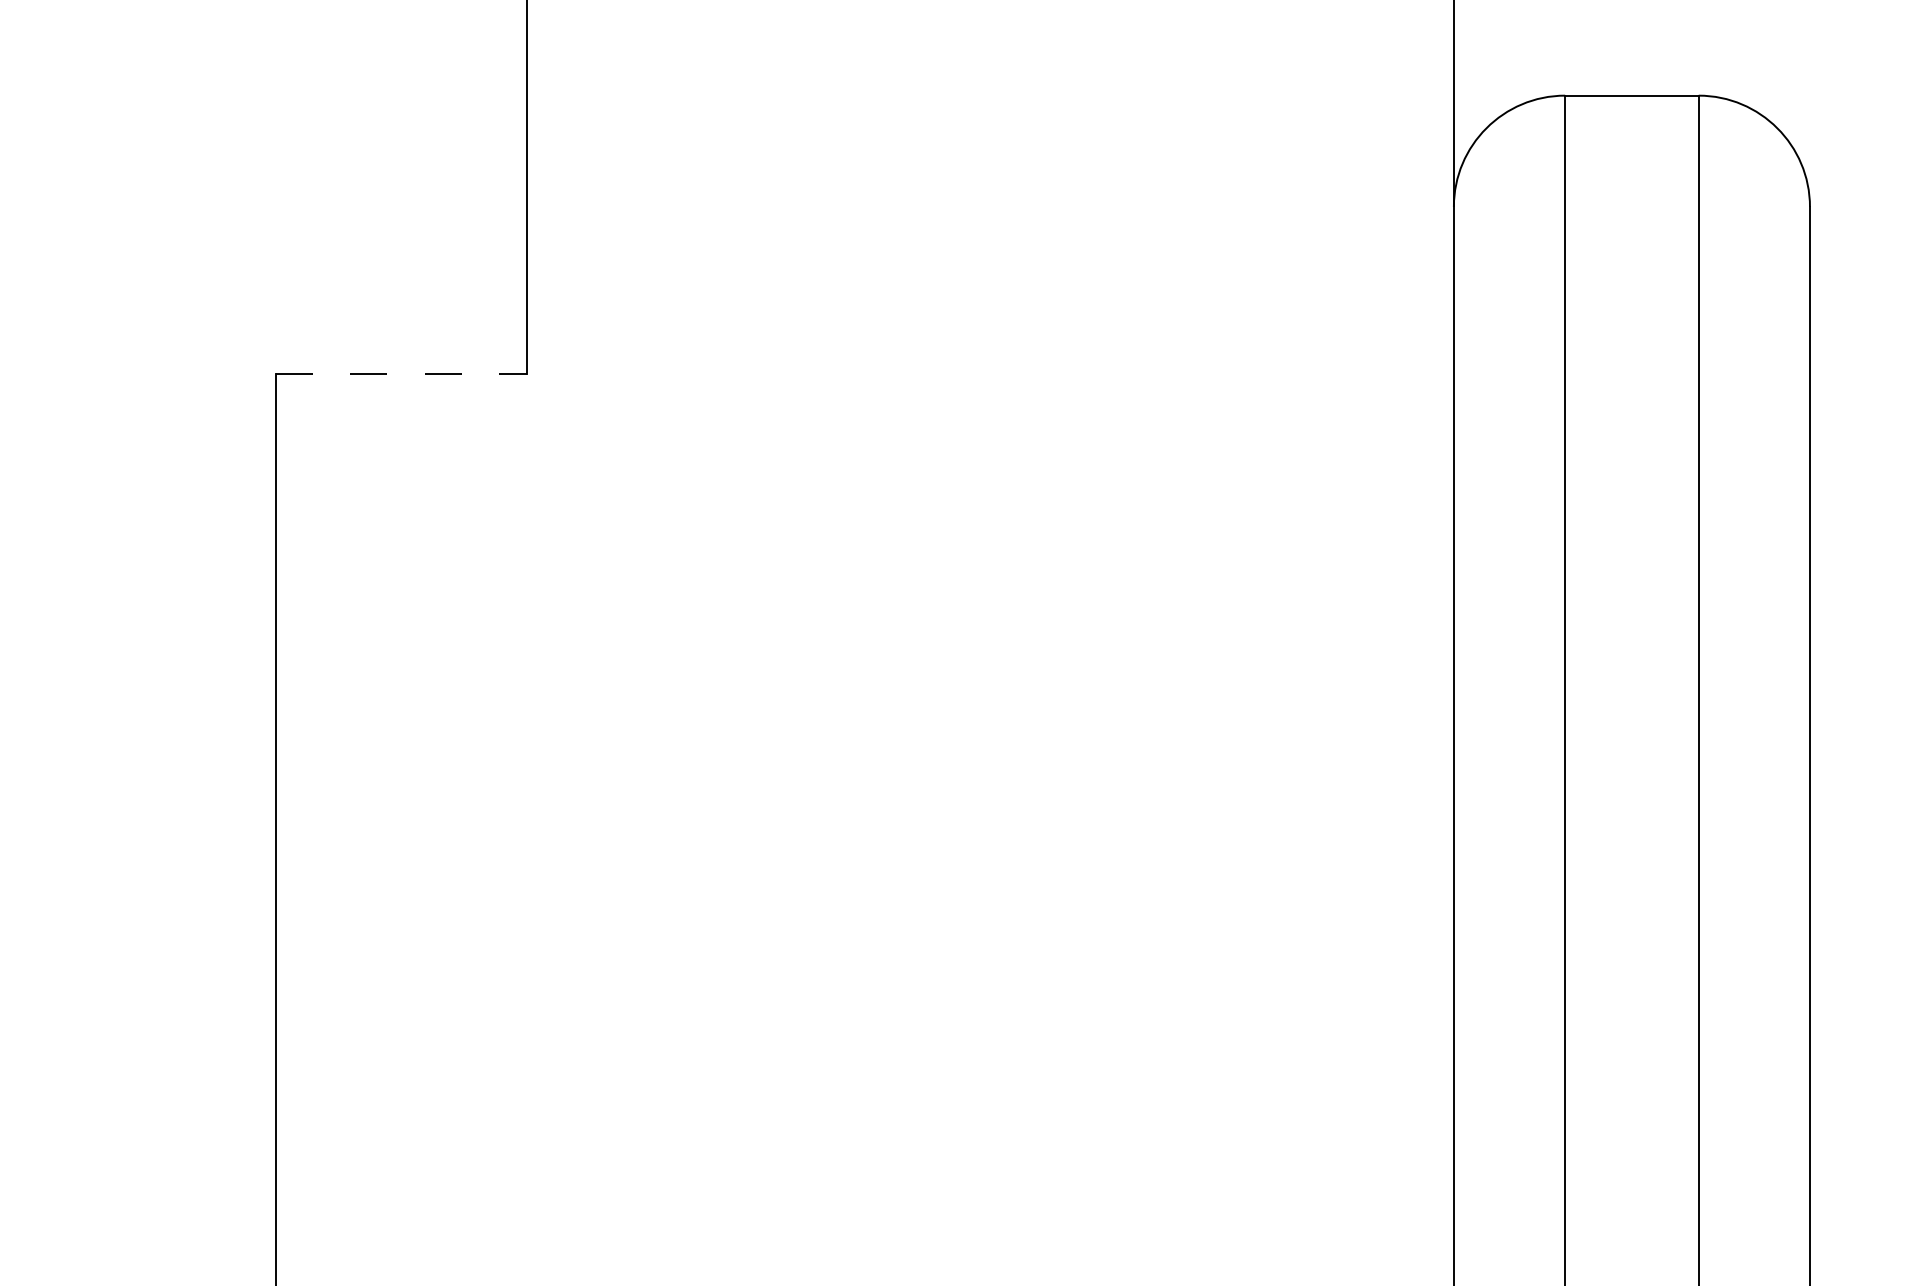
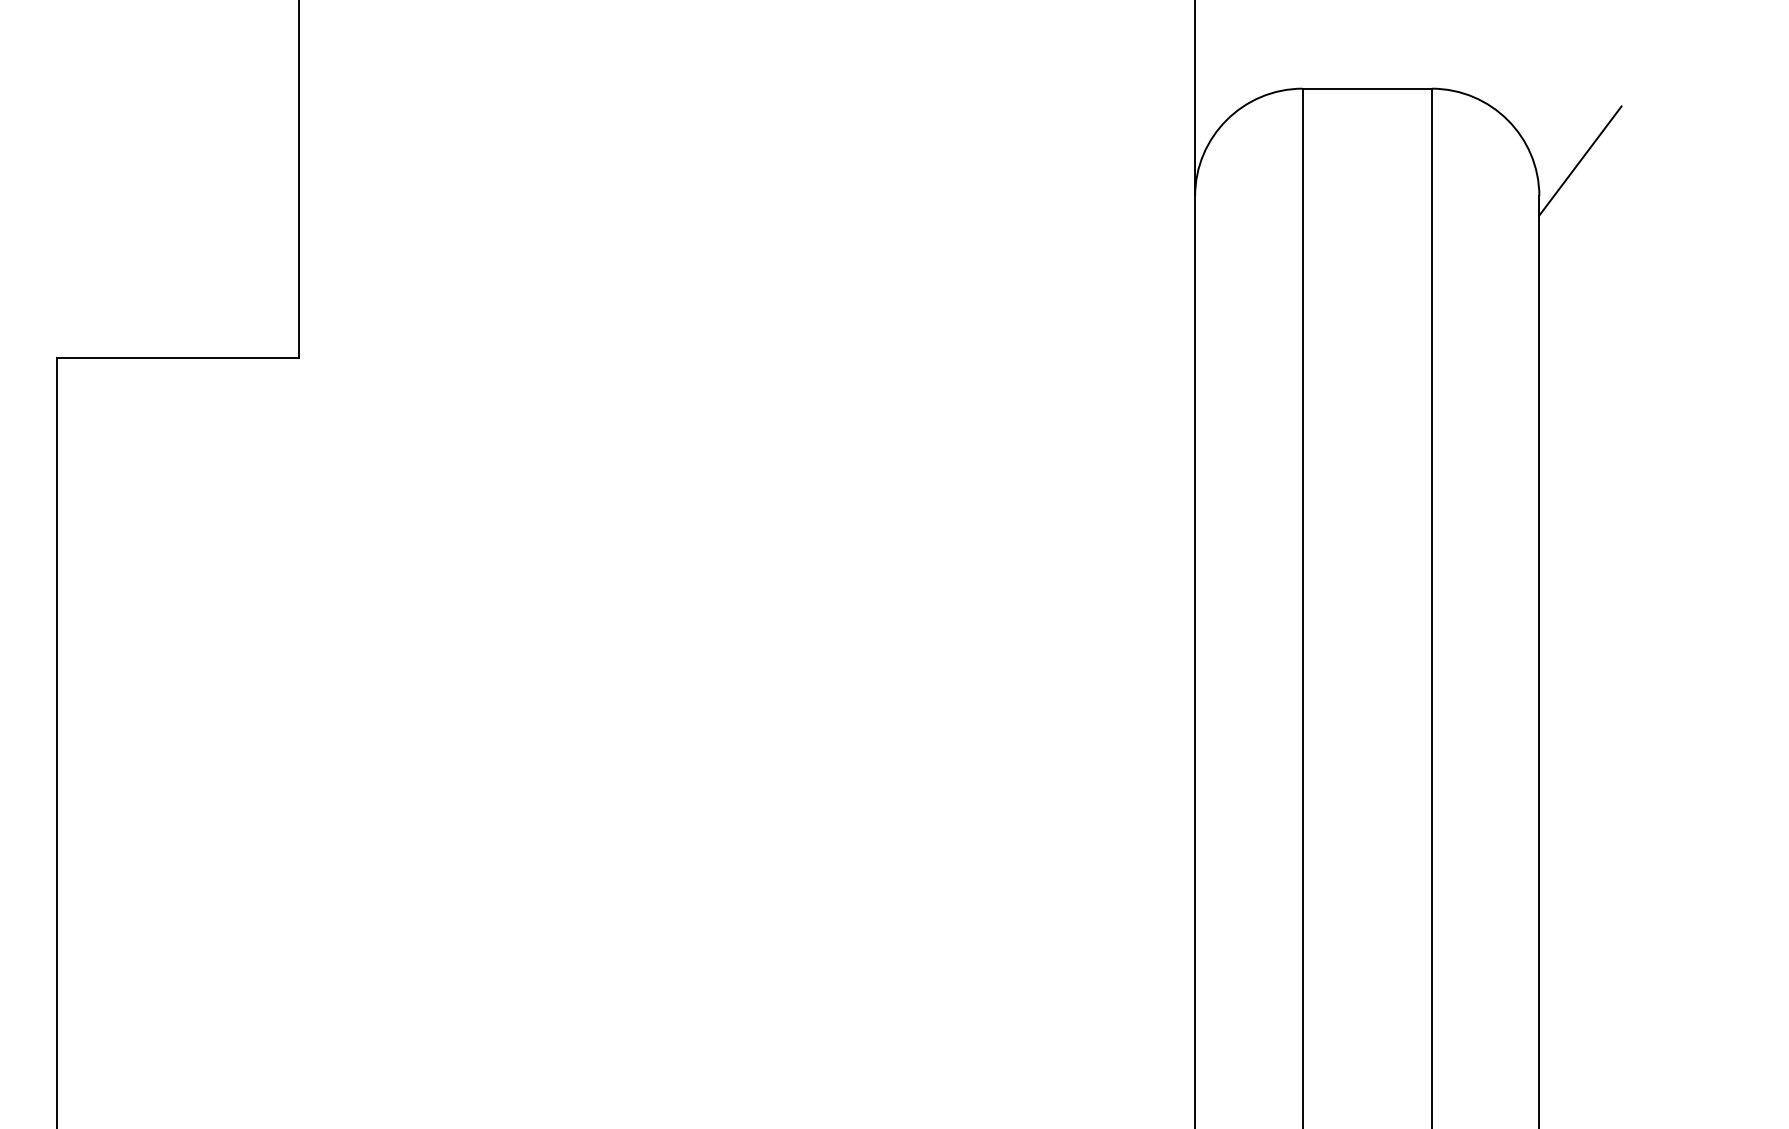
line: (1852, 169) -> (1580, 160), added
line: (401, 373) -> (177, 357), dashed -> solid

